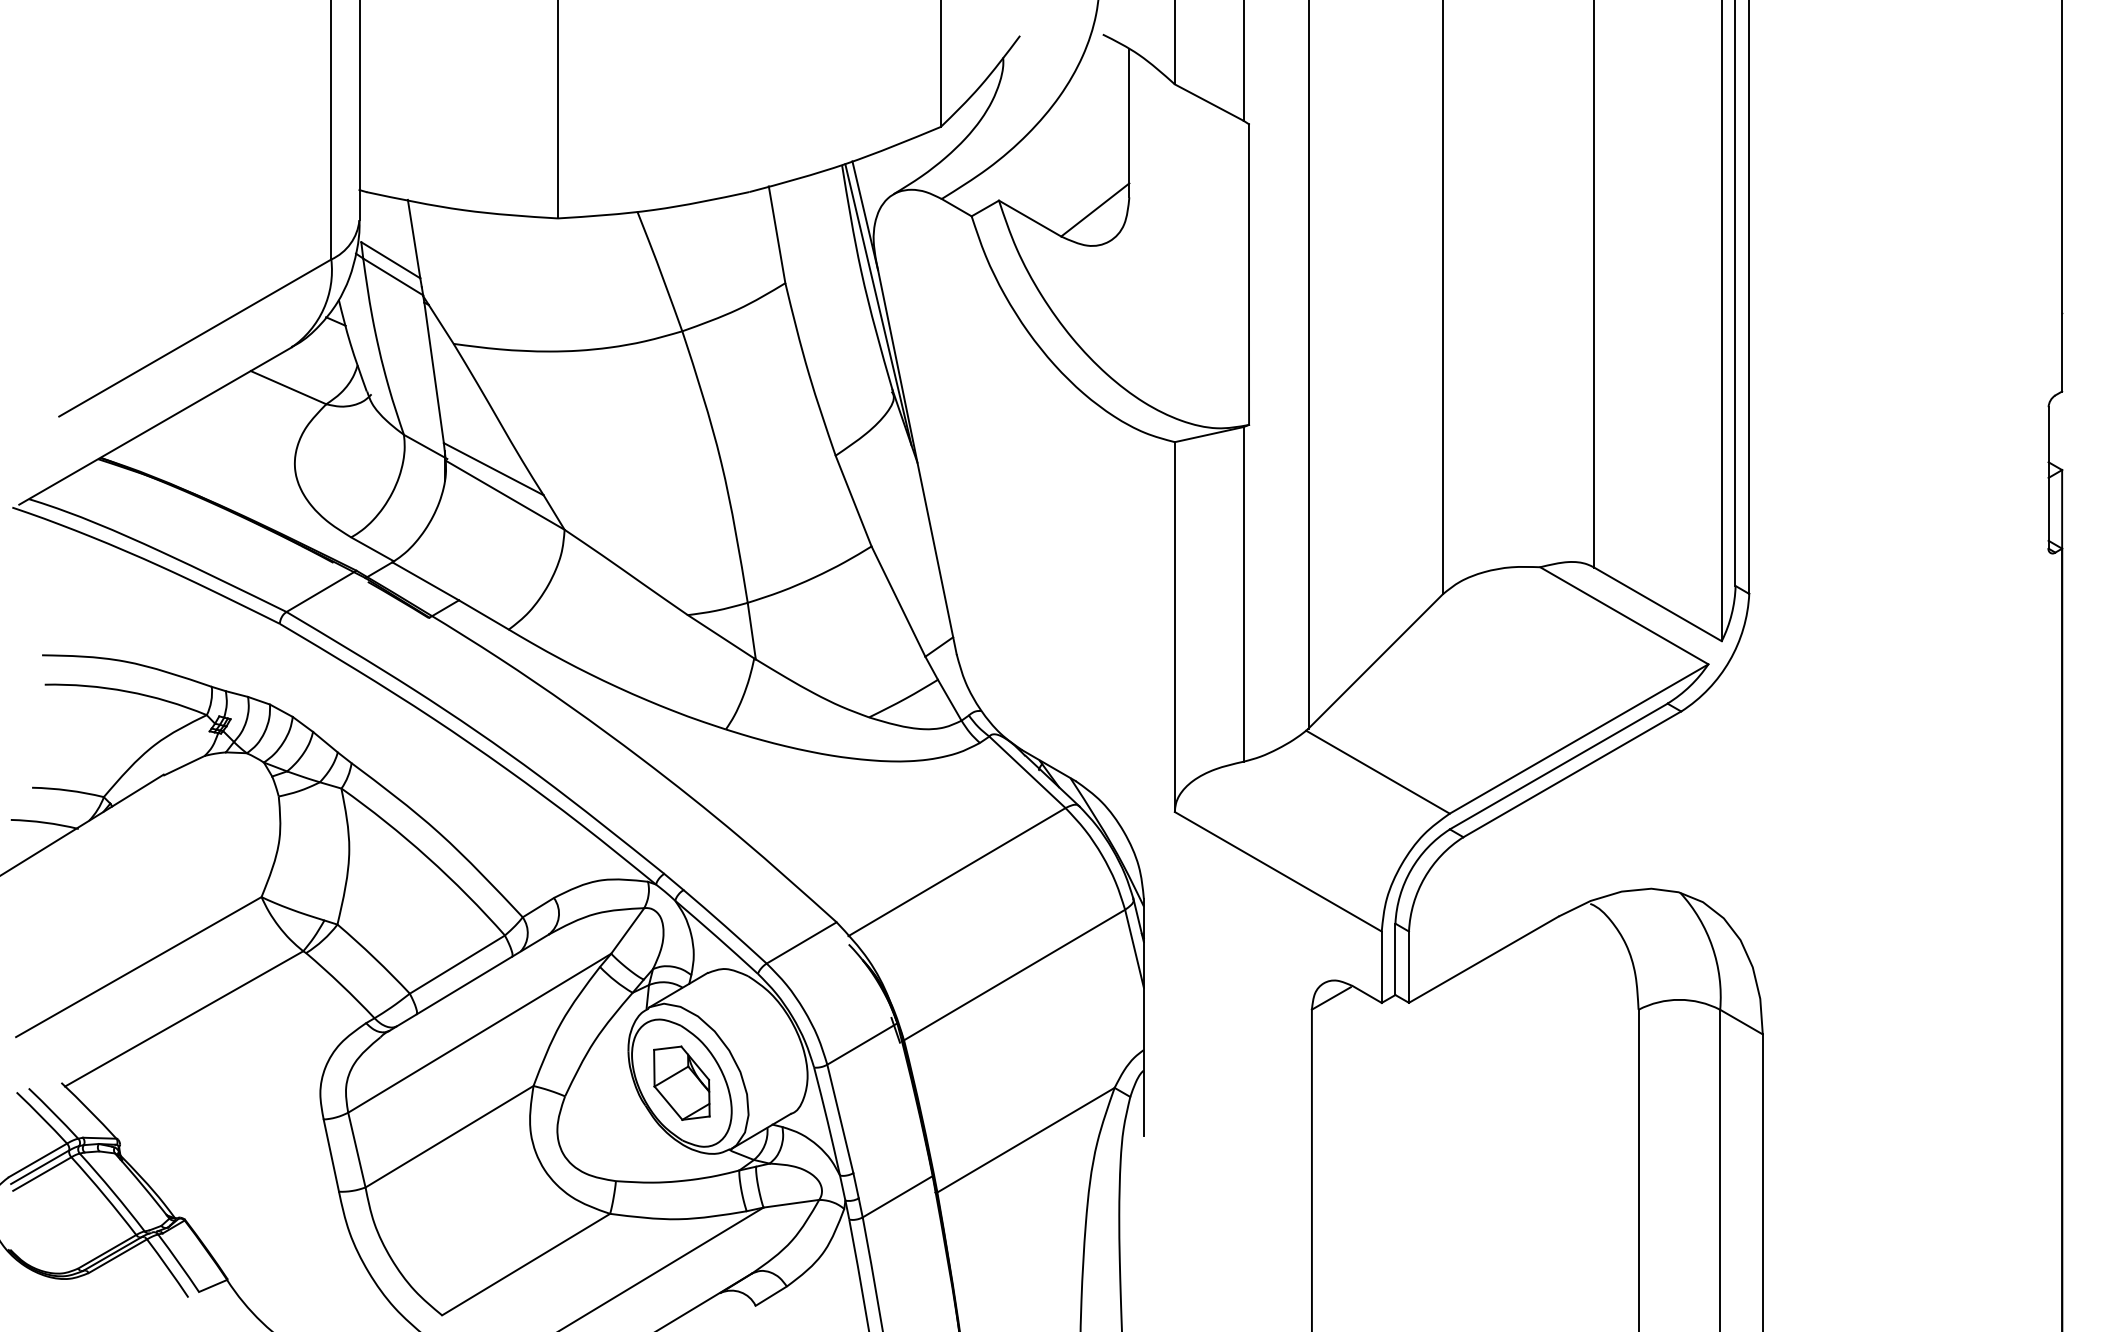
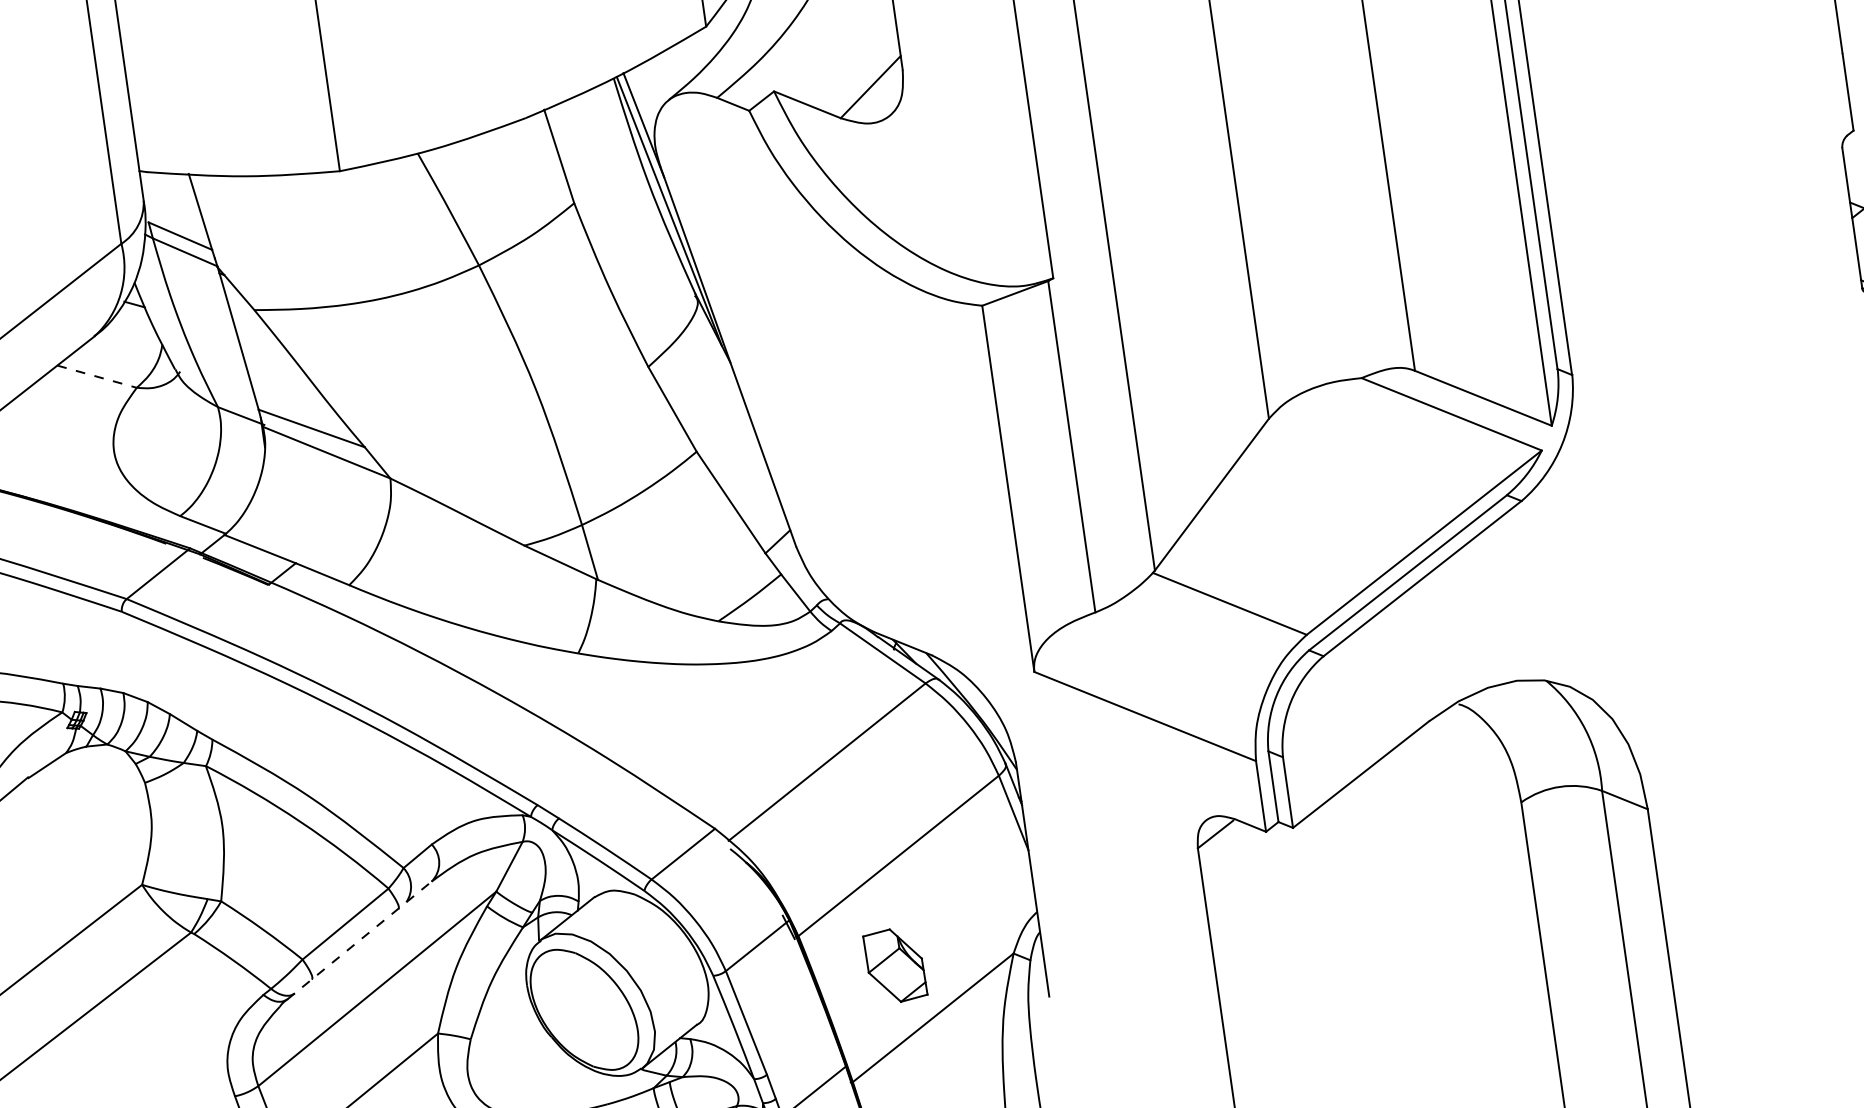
line: (288, 387) -> (97, 376), solid -> dashed
line: (469, 982) -> (360, 940), solid -> dashed
part: (681, 1082) -> (894, 964), moved

